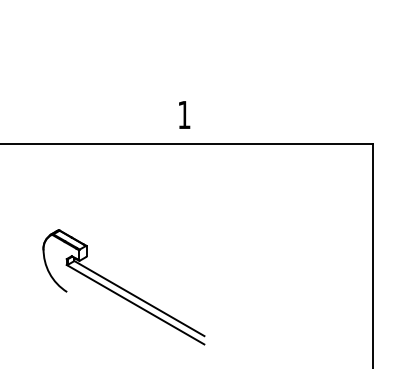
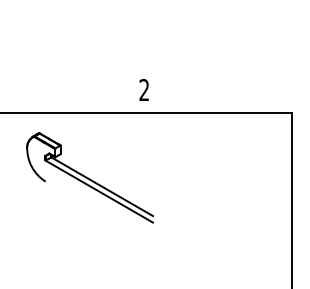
text: (183, 114) -> (143, 89), 1 -> 2
part: (124, 286) -> (90, 177), moved

